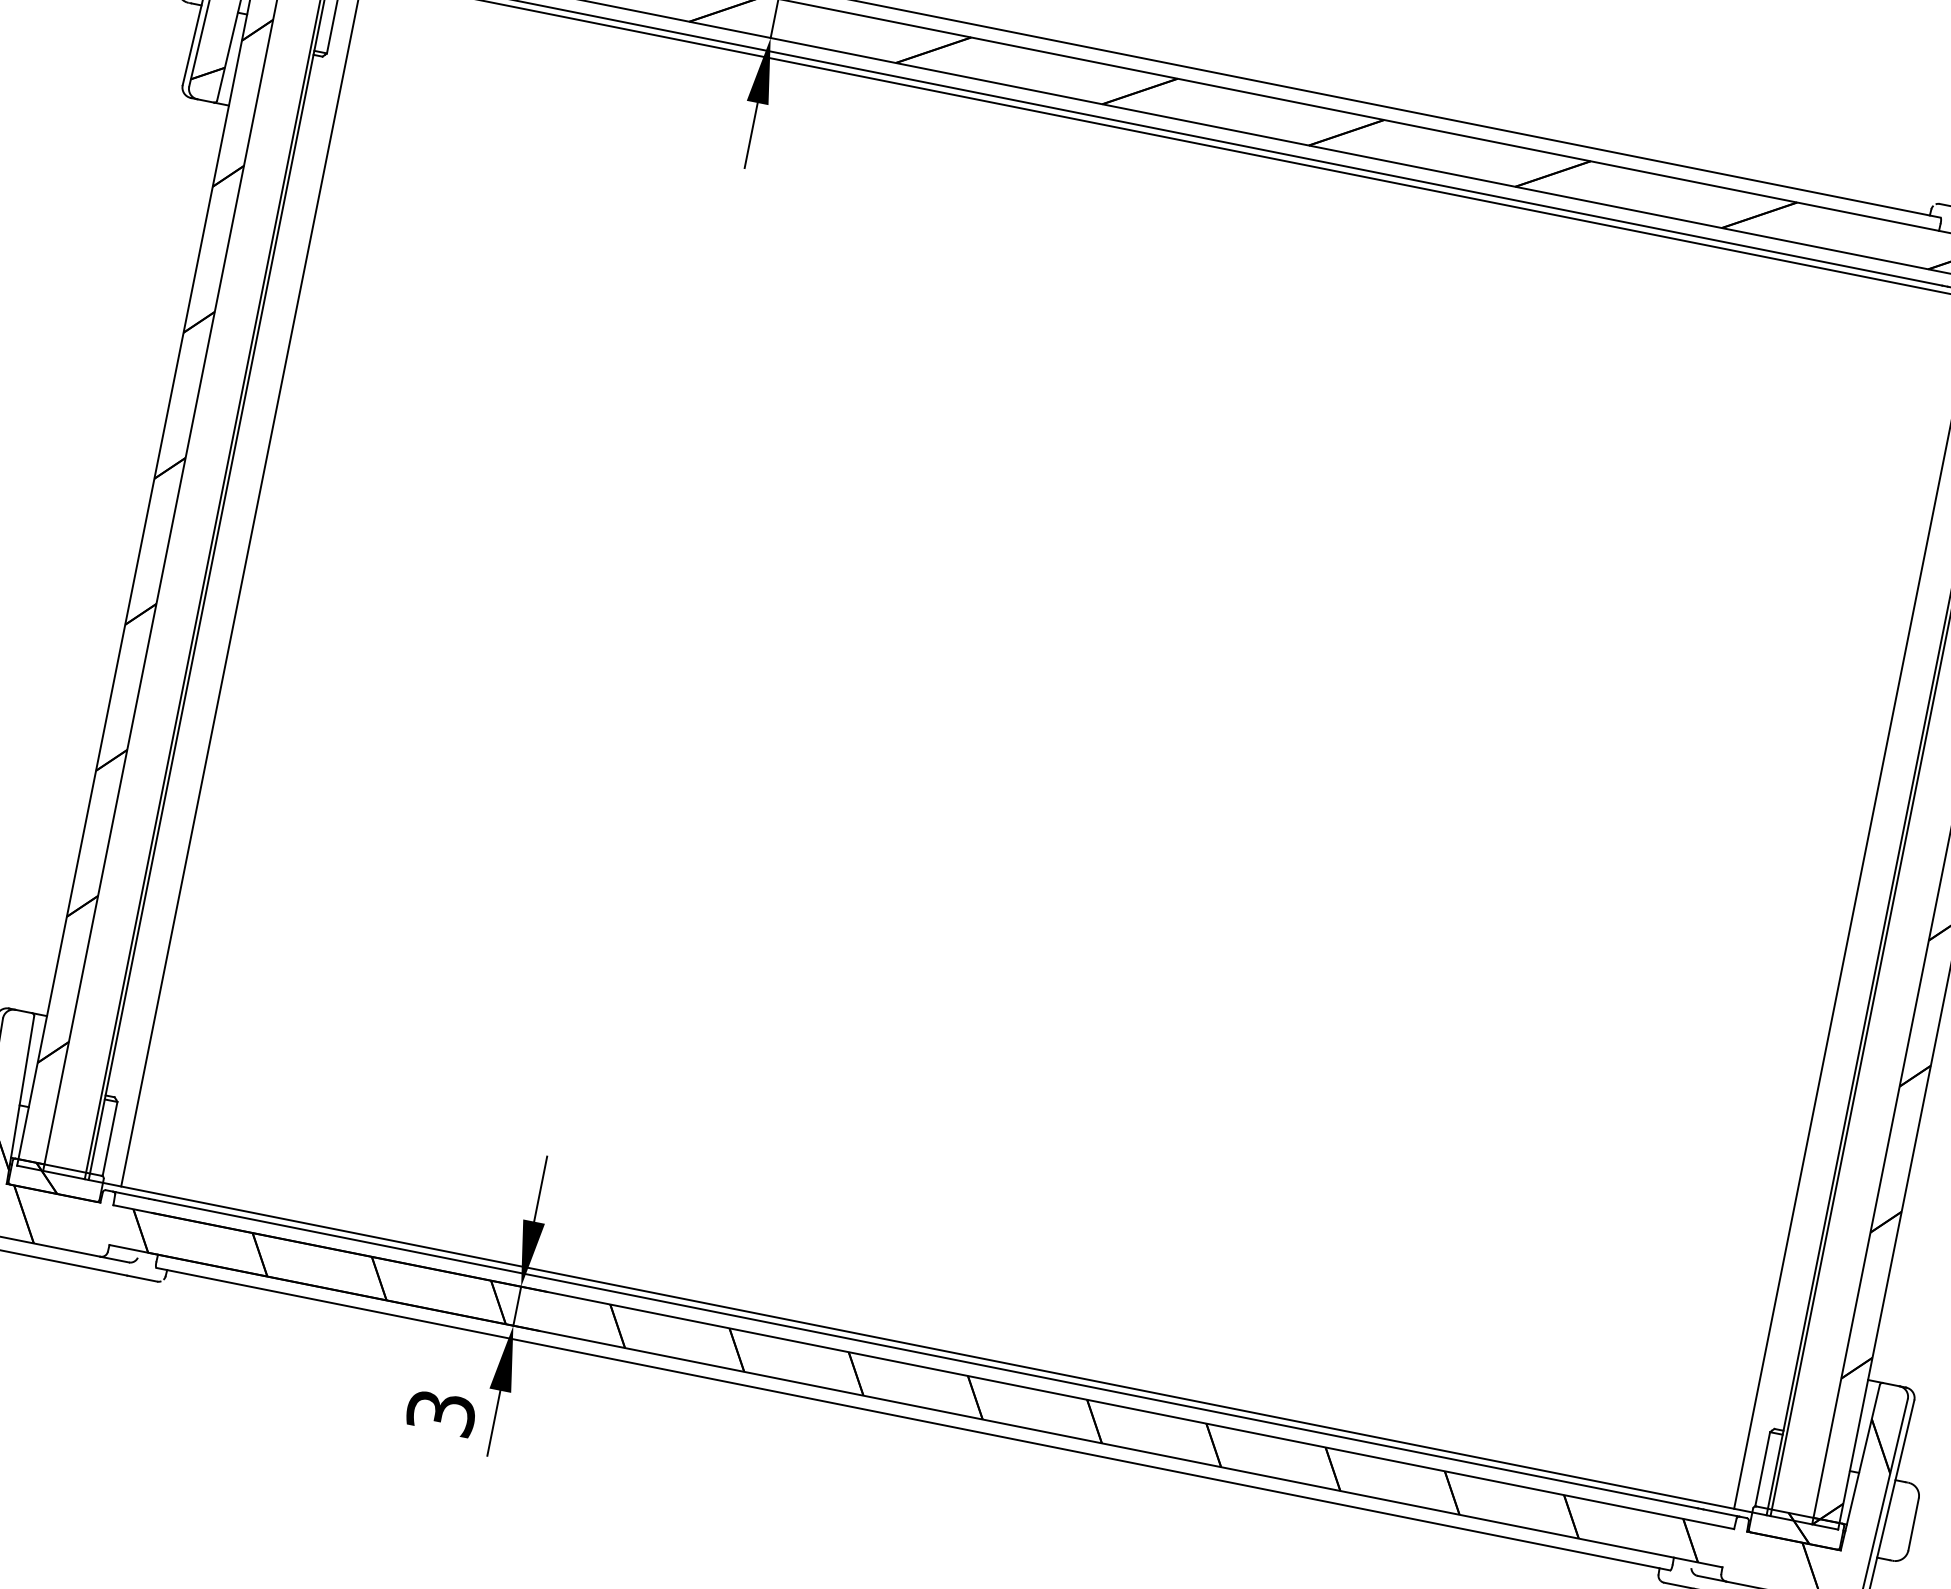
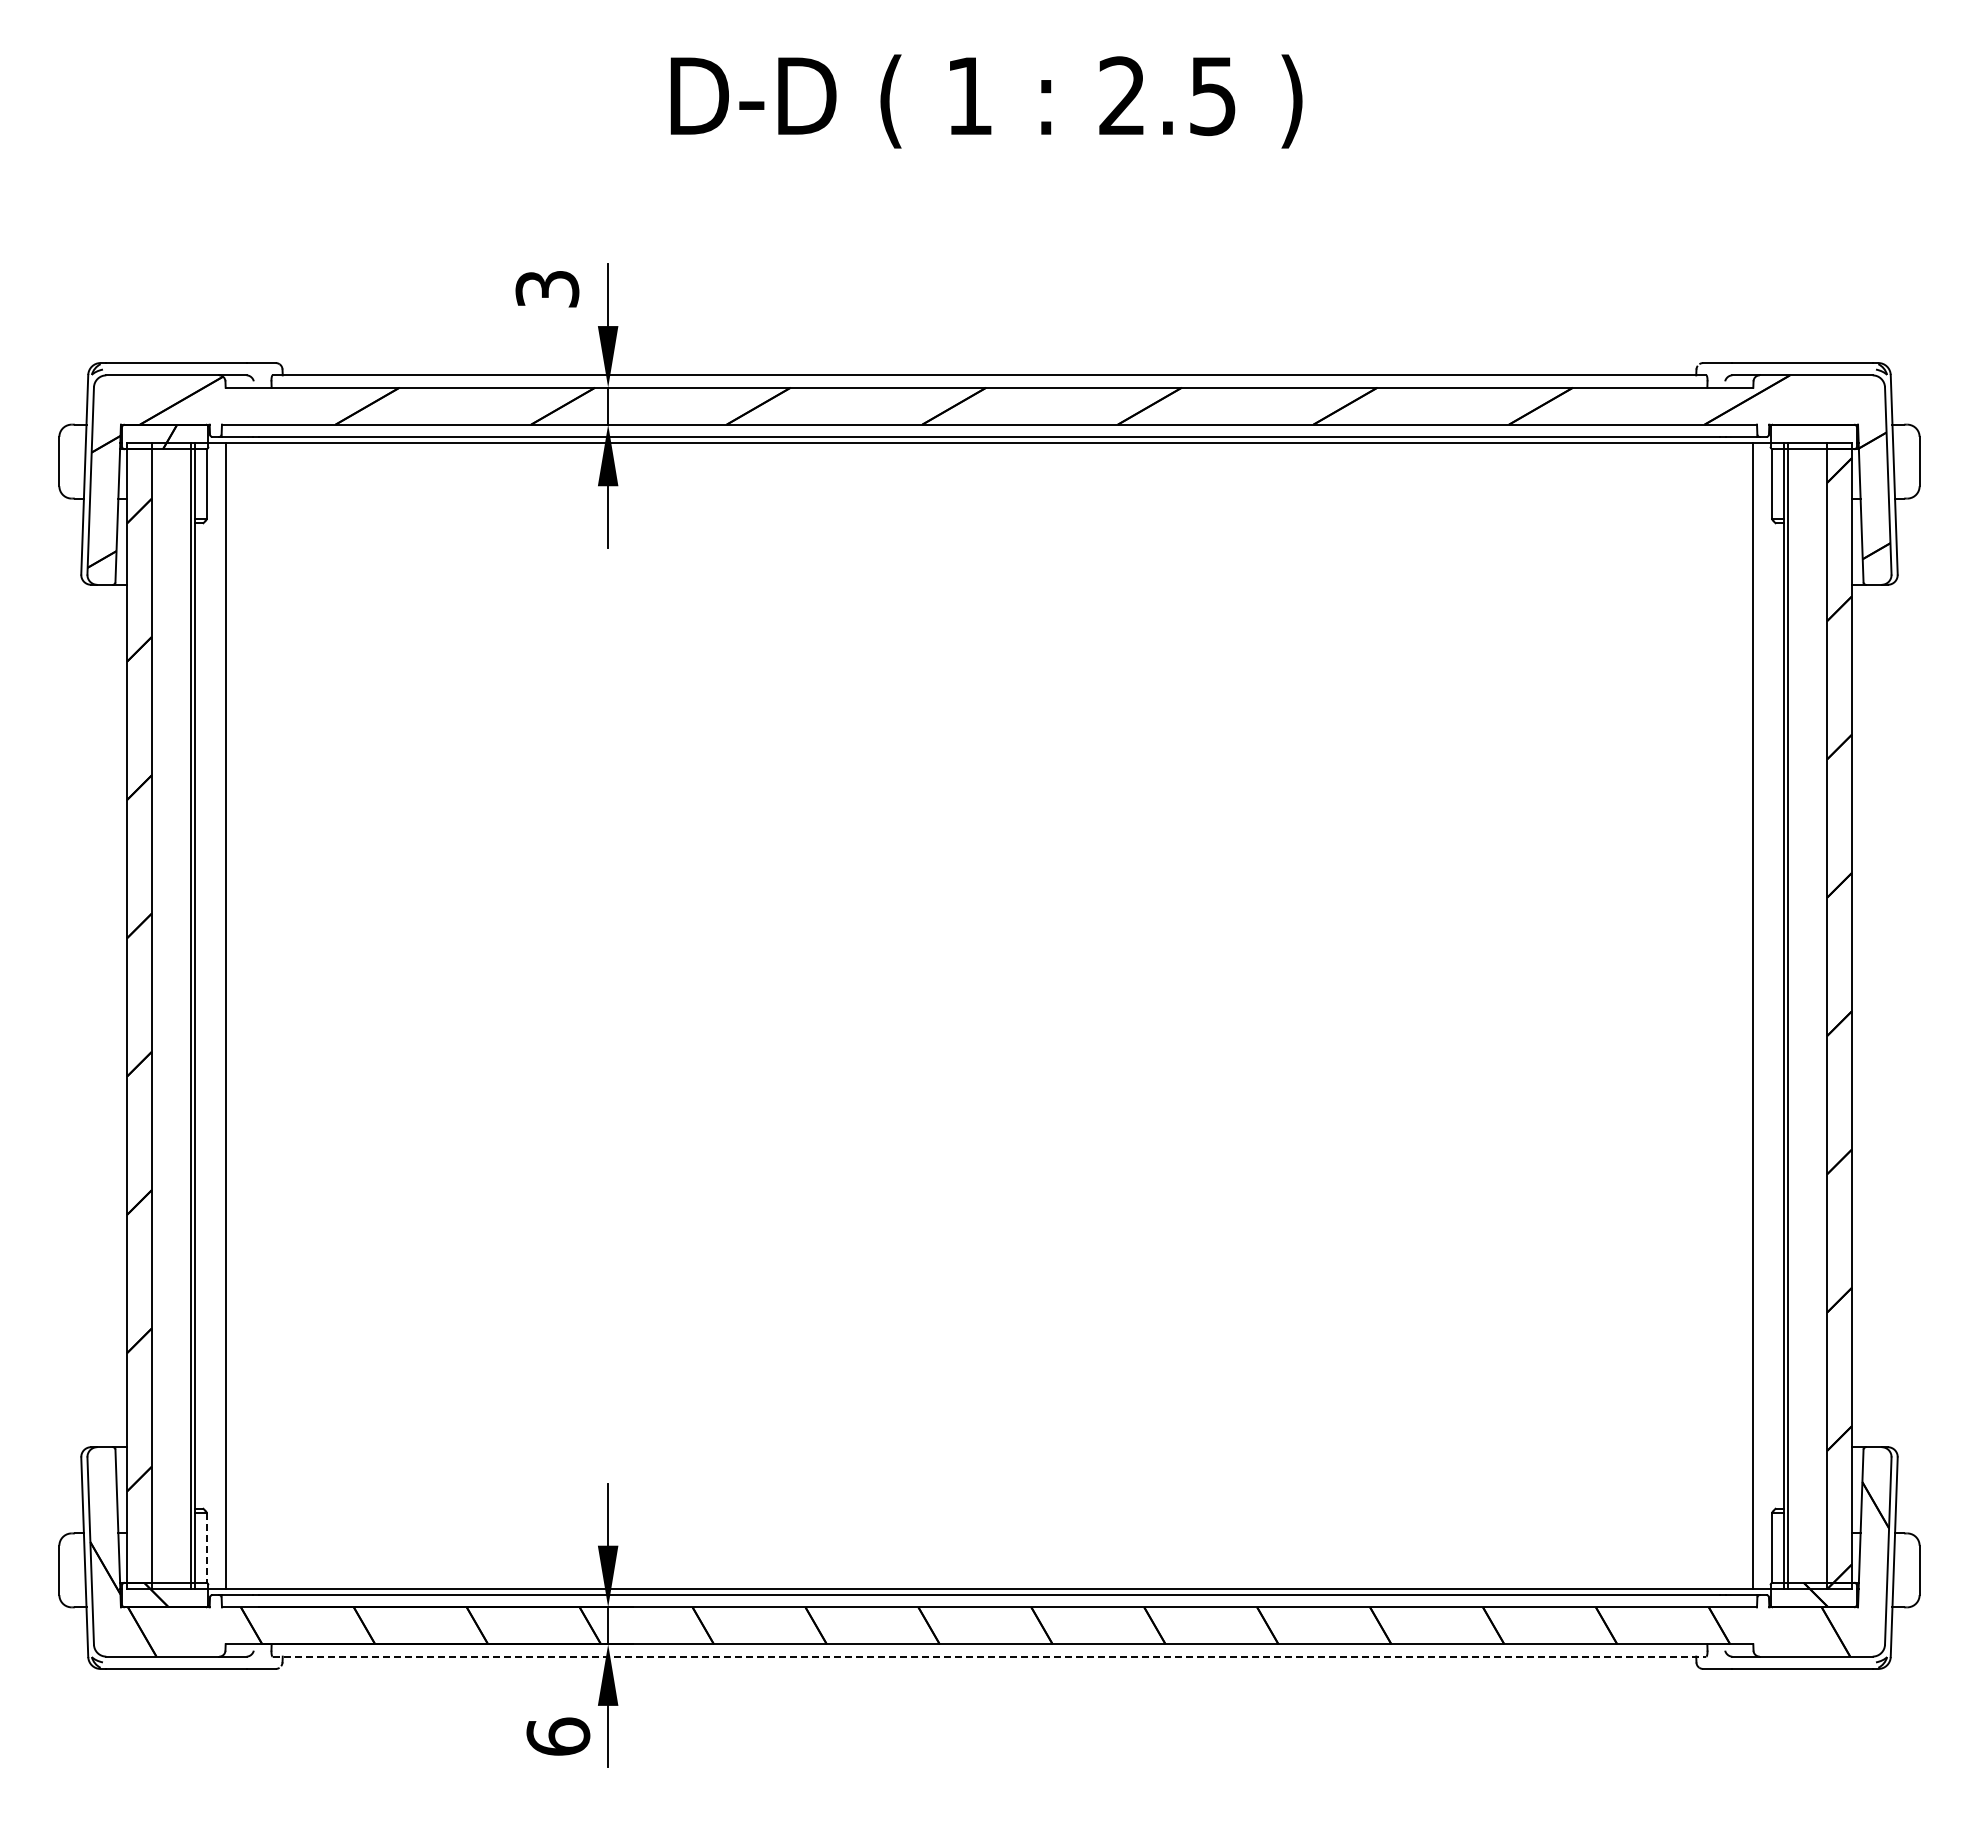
line: (109, 1139) -> (206, 1548), solid -> dashed
text: (441, 1412) -> (558, 1736), 3 -> 6
line: (913, 1419) -> (989, 1656), solid -> dashed

